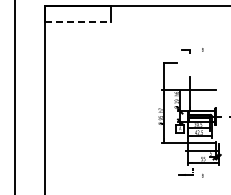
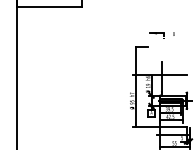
line: (78, 22) -> (49, 6), dashed -> solid
part: (185, 51) -> (156, 35), size x1.67

